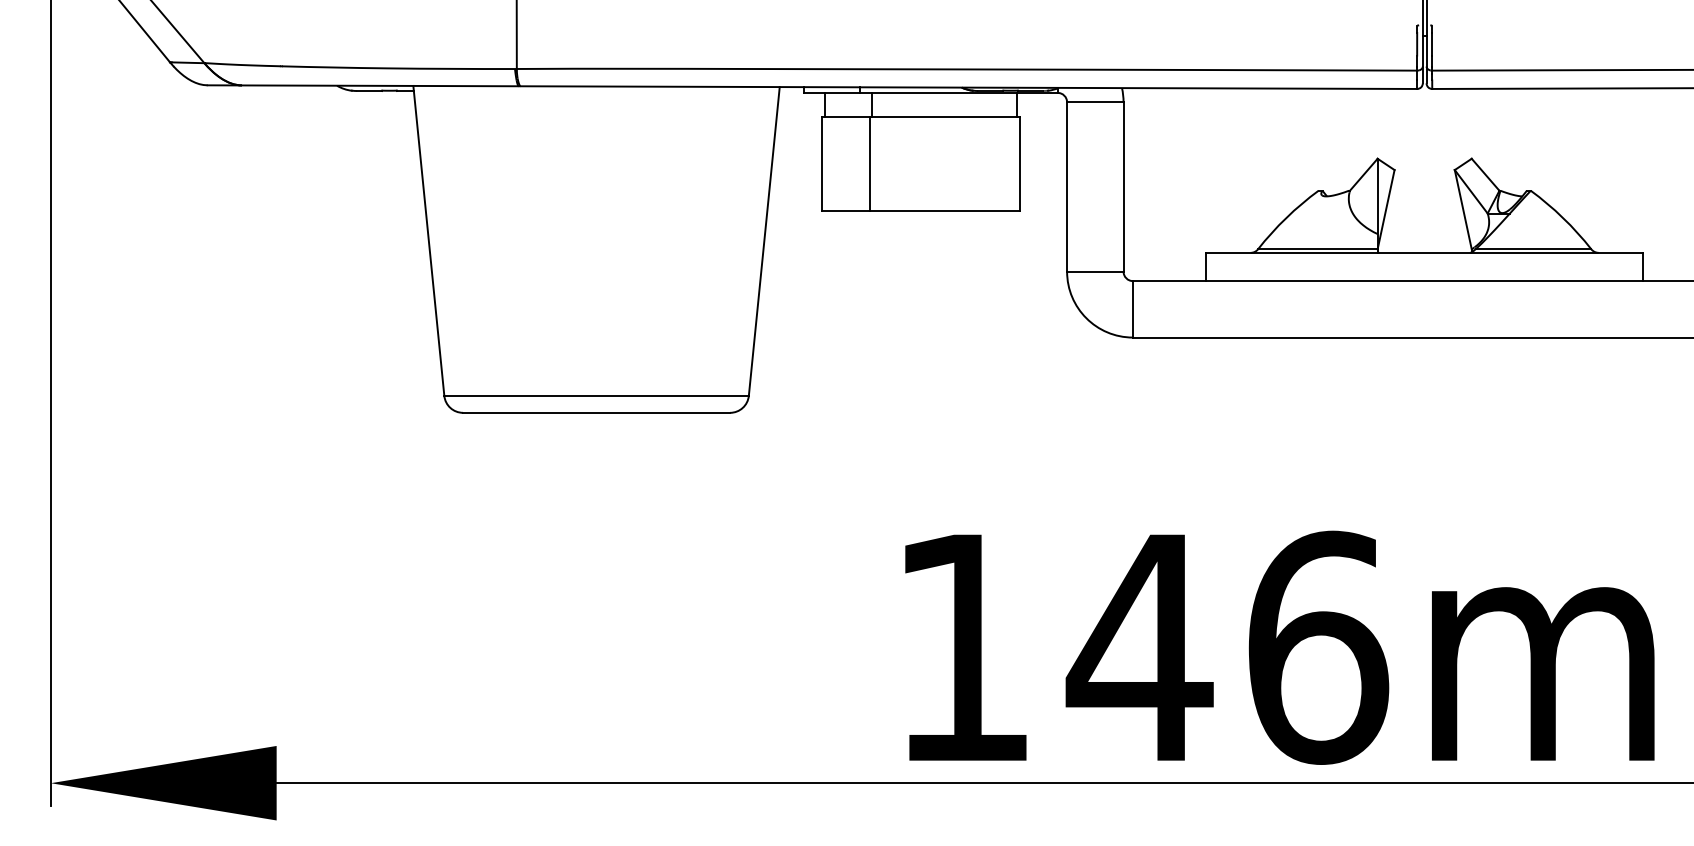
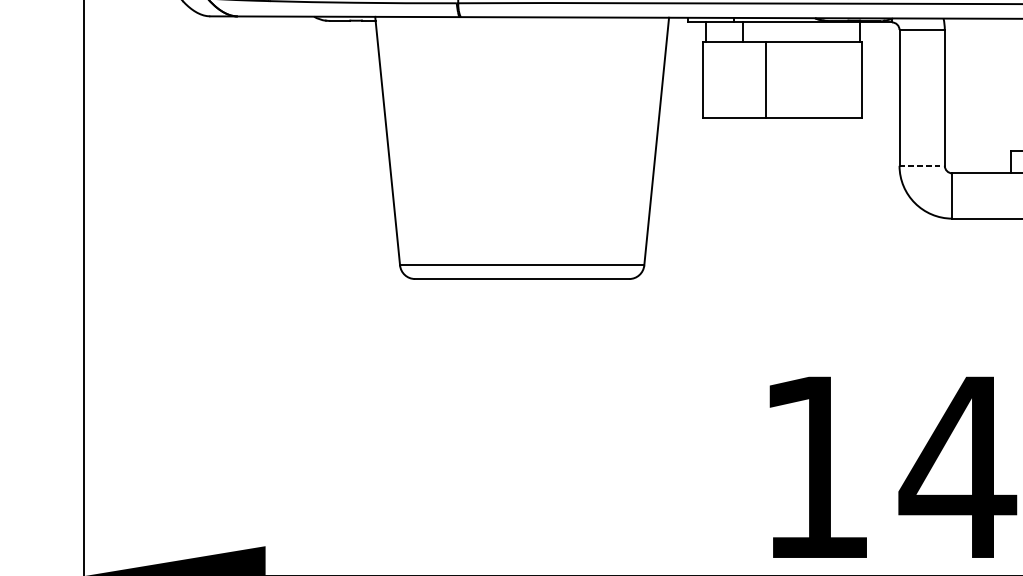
line: (869, 164) -> (765, 79), moved
line: (1095, 271) -> (922, 165), solid -> dashed

